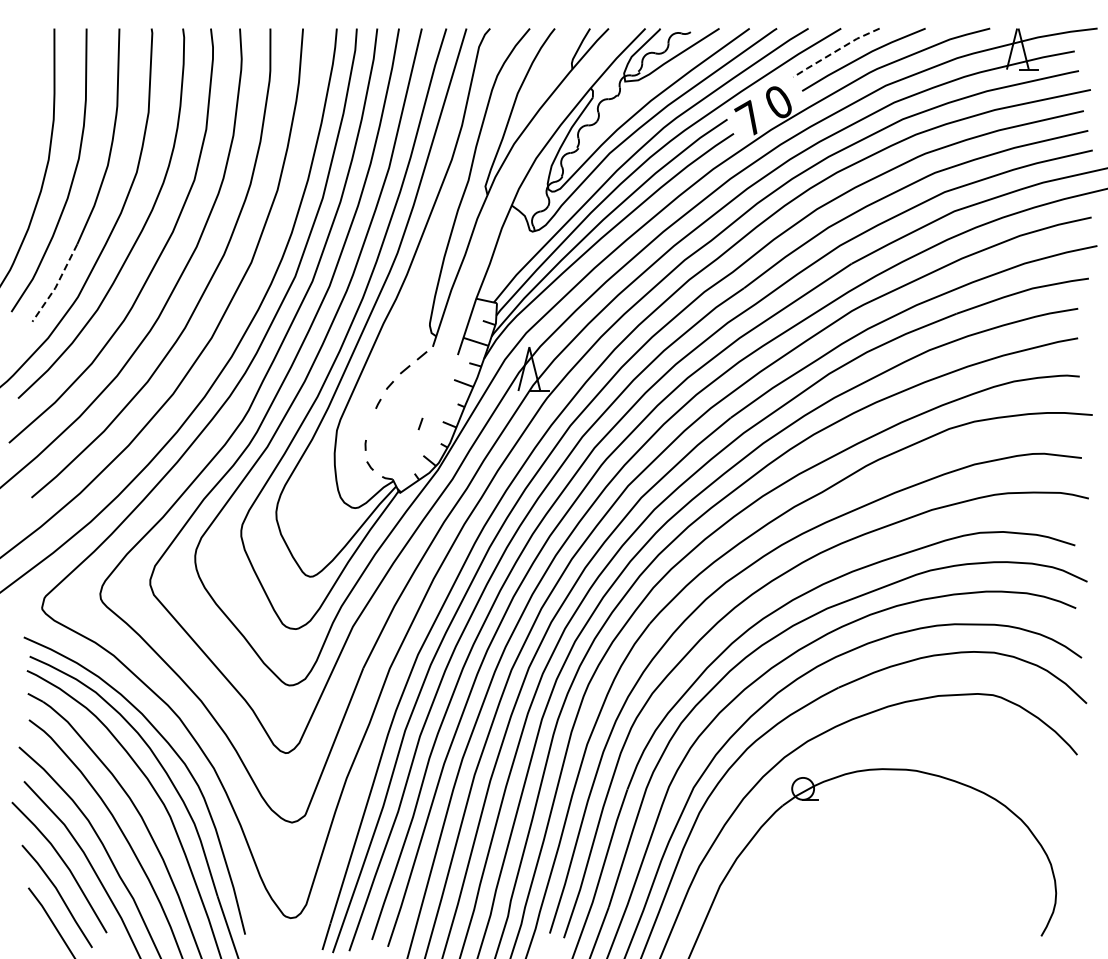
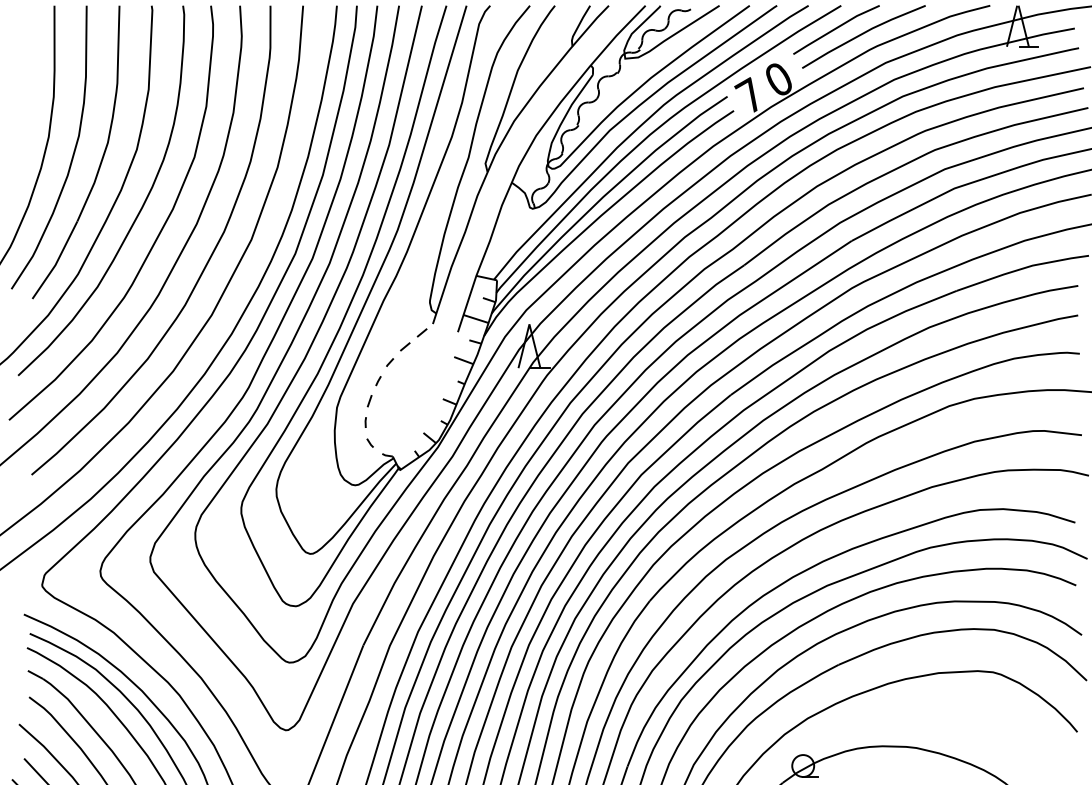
line: (834, 51) -> (834, 28), dashed -> solid
line: (56, 285) -> (56, 262), dashed -> solid
line: (420, 423) -> (369, 400), moved

